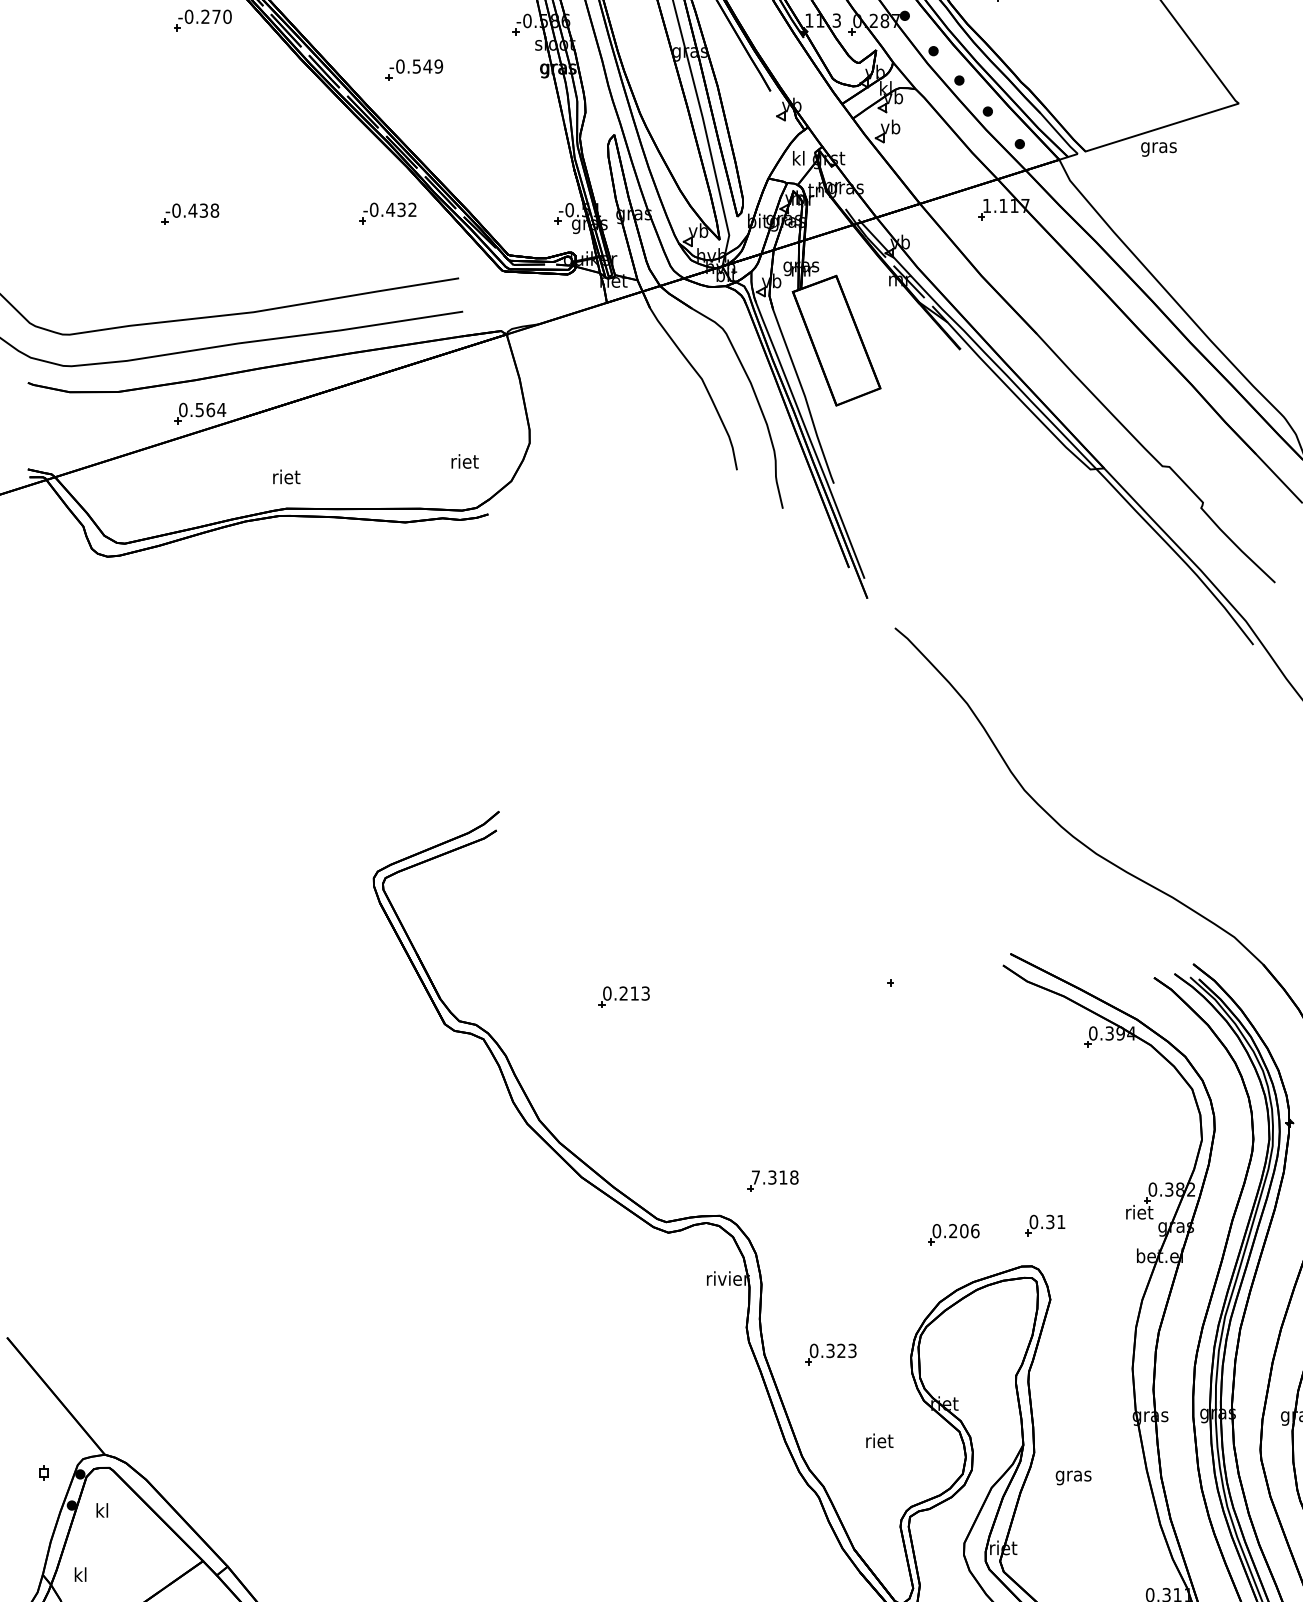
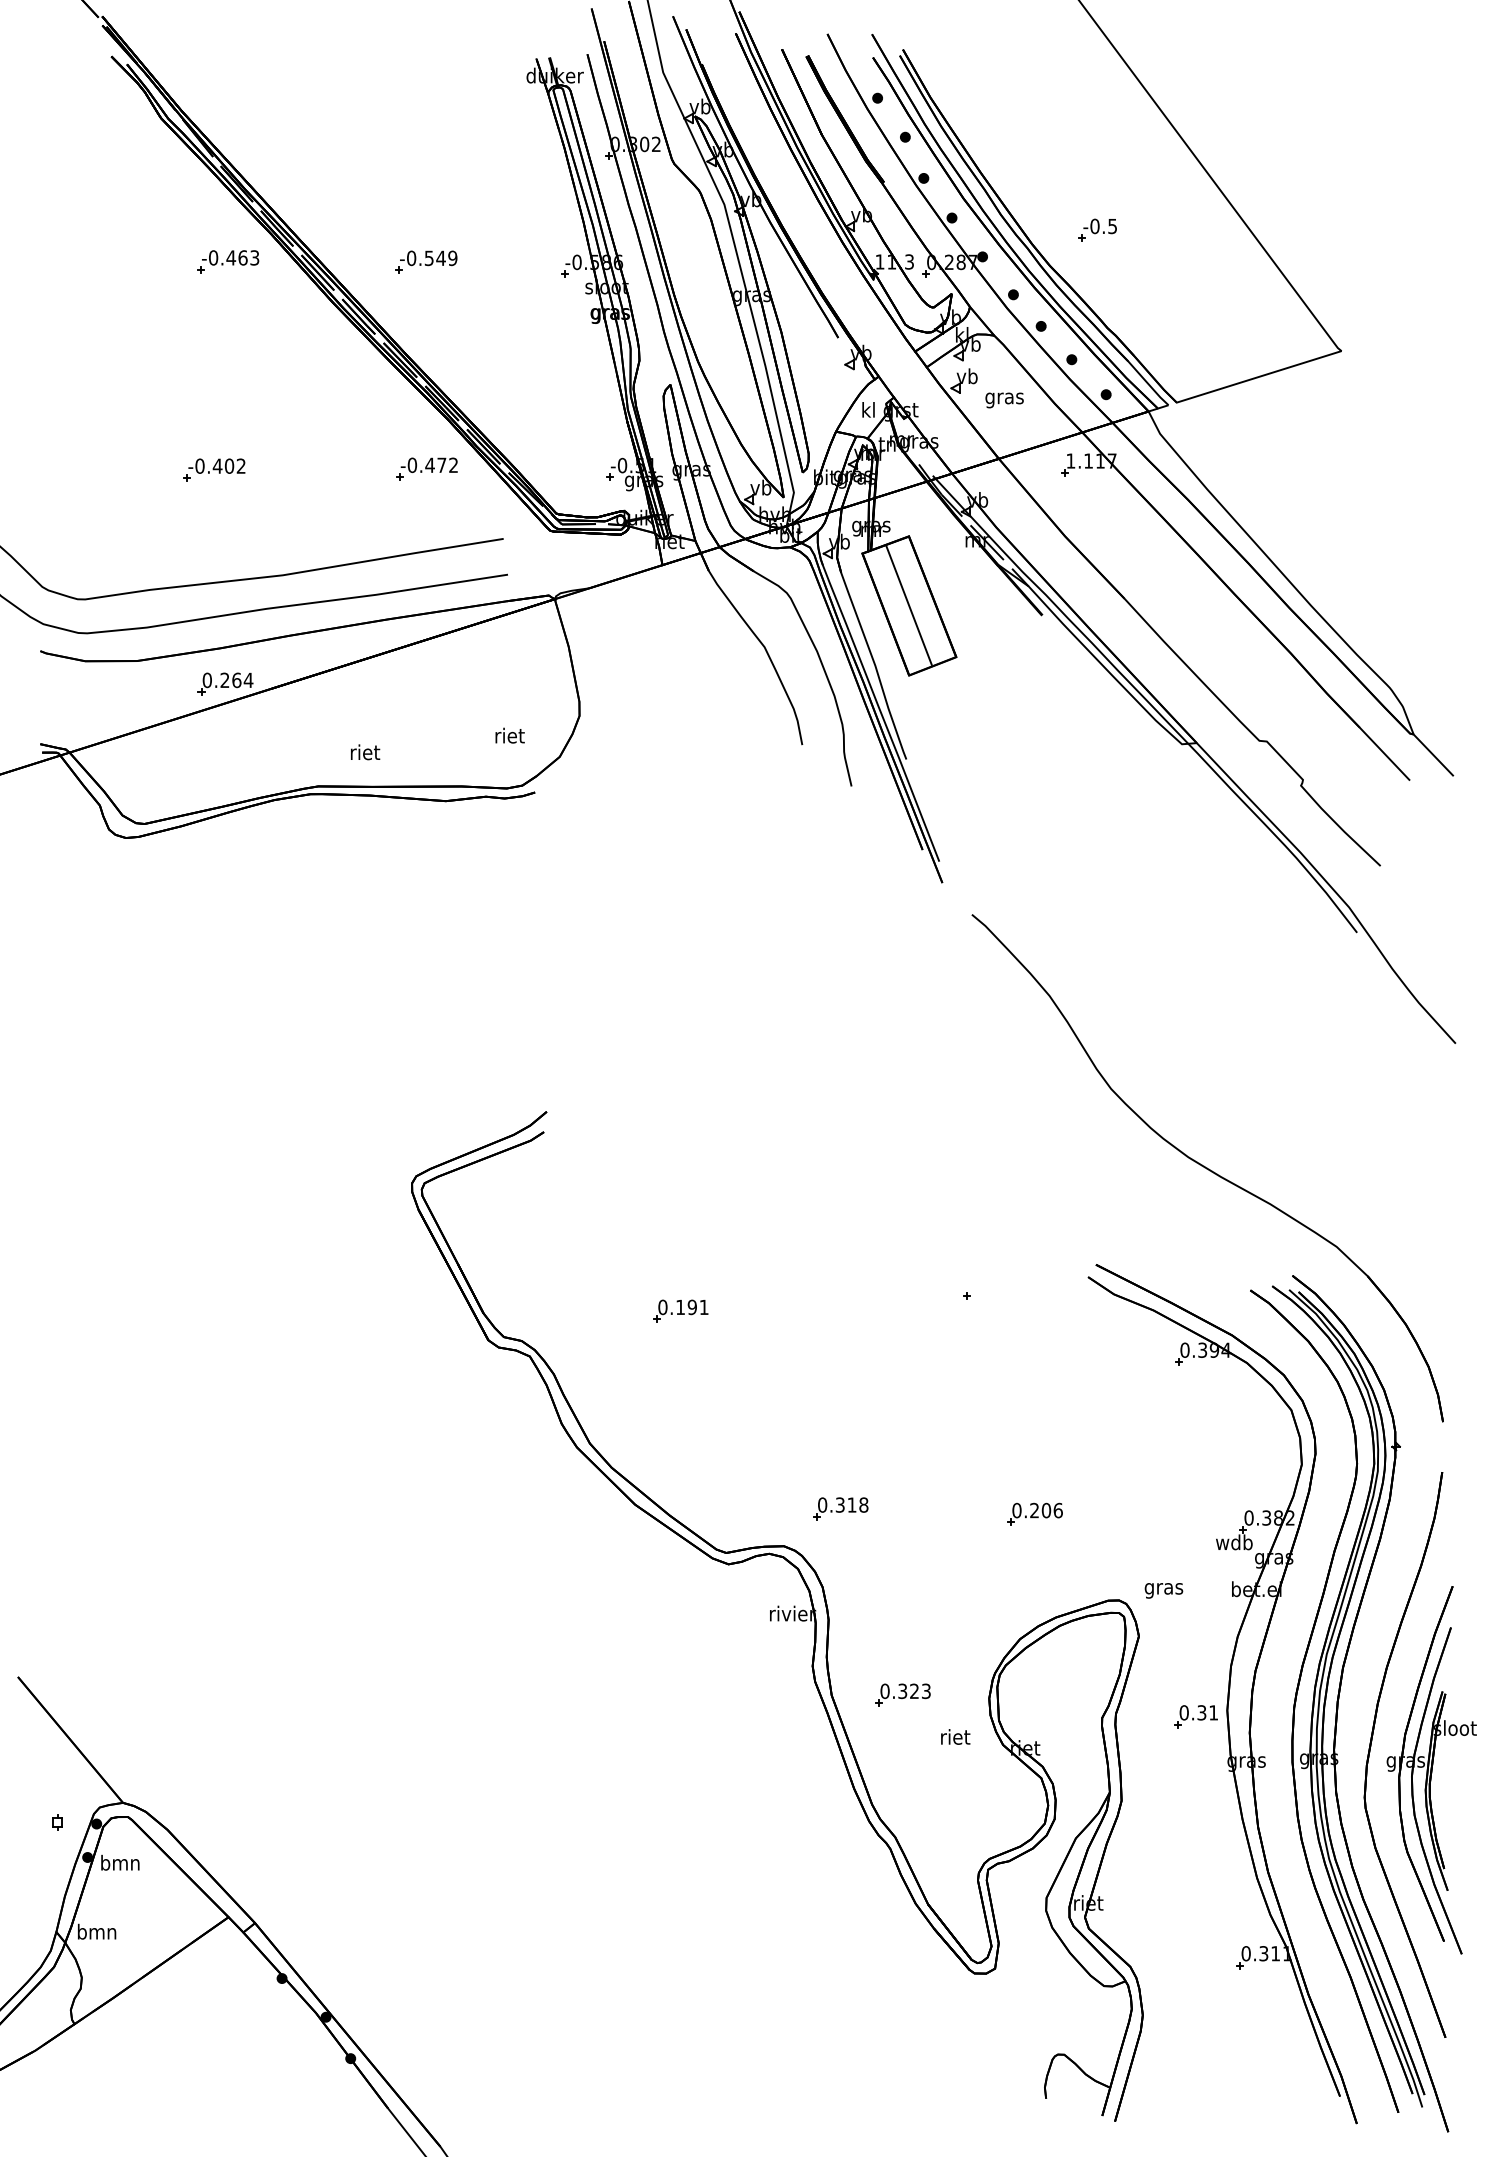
text: (216, 16) -> (242, 257), -0.270 -> -0.463
part: (414, 69) -> (426, 261), moved
text: (1158, 149) -> (1004, 400), moved
text: (208, 210) -> (234, 465), -0.438 -> -0.402
text: (401, 210) -> (441, 465), -0.432 -> -0.472
line: (835, 339) -> (908, 604), added
text: (199, 410) -> (224, 680), 0.564 -> 0.264
text: (286, 477) -> (365, 752), moved
text: (634, 993) -> (692, 1307), 0.213 -> 0.191
text: (755, 1177) -> (822, 1504), 7.318 -> 0.318
text: (1139, 1212) -> (1234, 1542), riet -> wdb
part: (1044, 1225) -> (1195, 1716), moved
part: (953, 1233) -> (1034, 1513), moved
text: (879, 1440) -> (955, 1736), moved
text: (1073, 1477) -> (1163, 1590), moved
text: (102, 1510) -> (120, 1862), kl -> bmn
text: (80, 1574) -> (96, 1931), kl -> bmn

